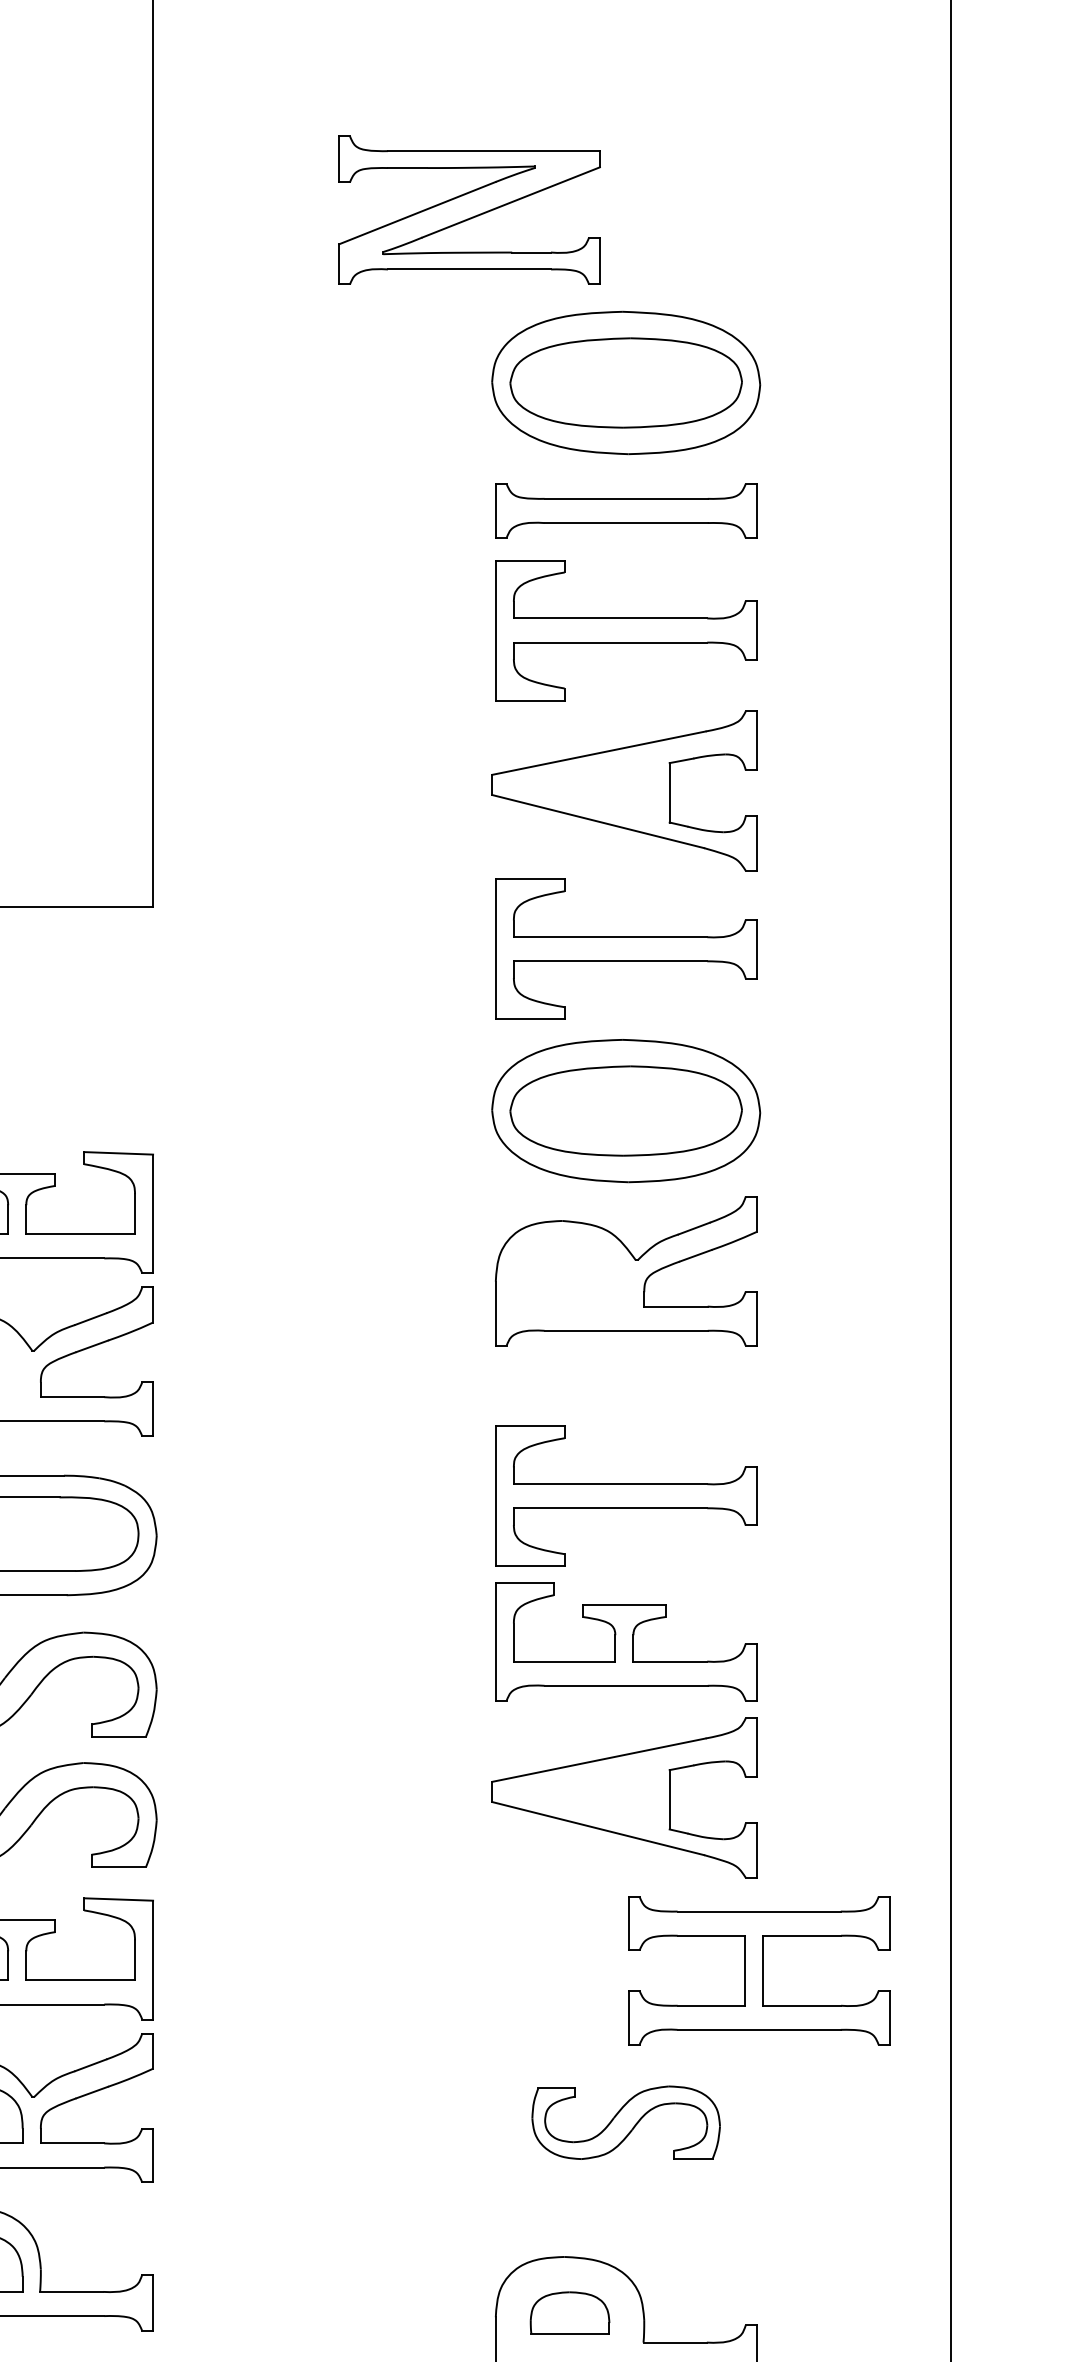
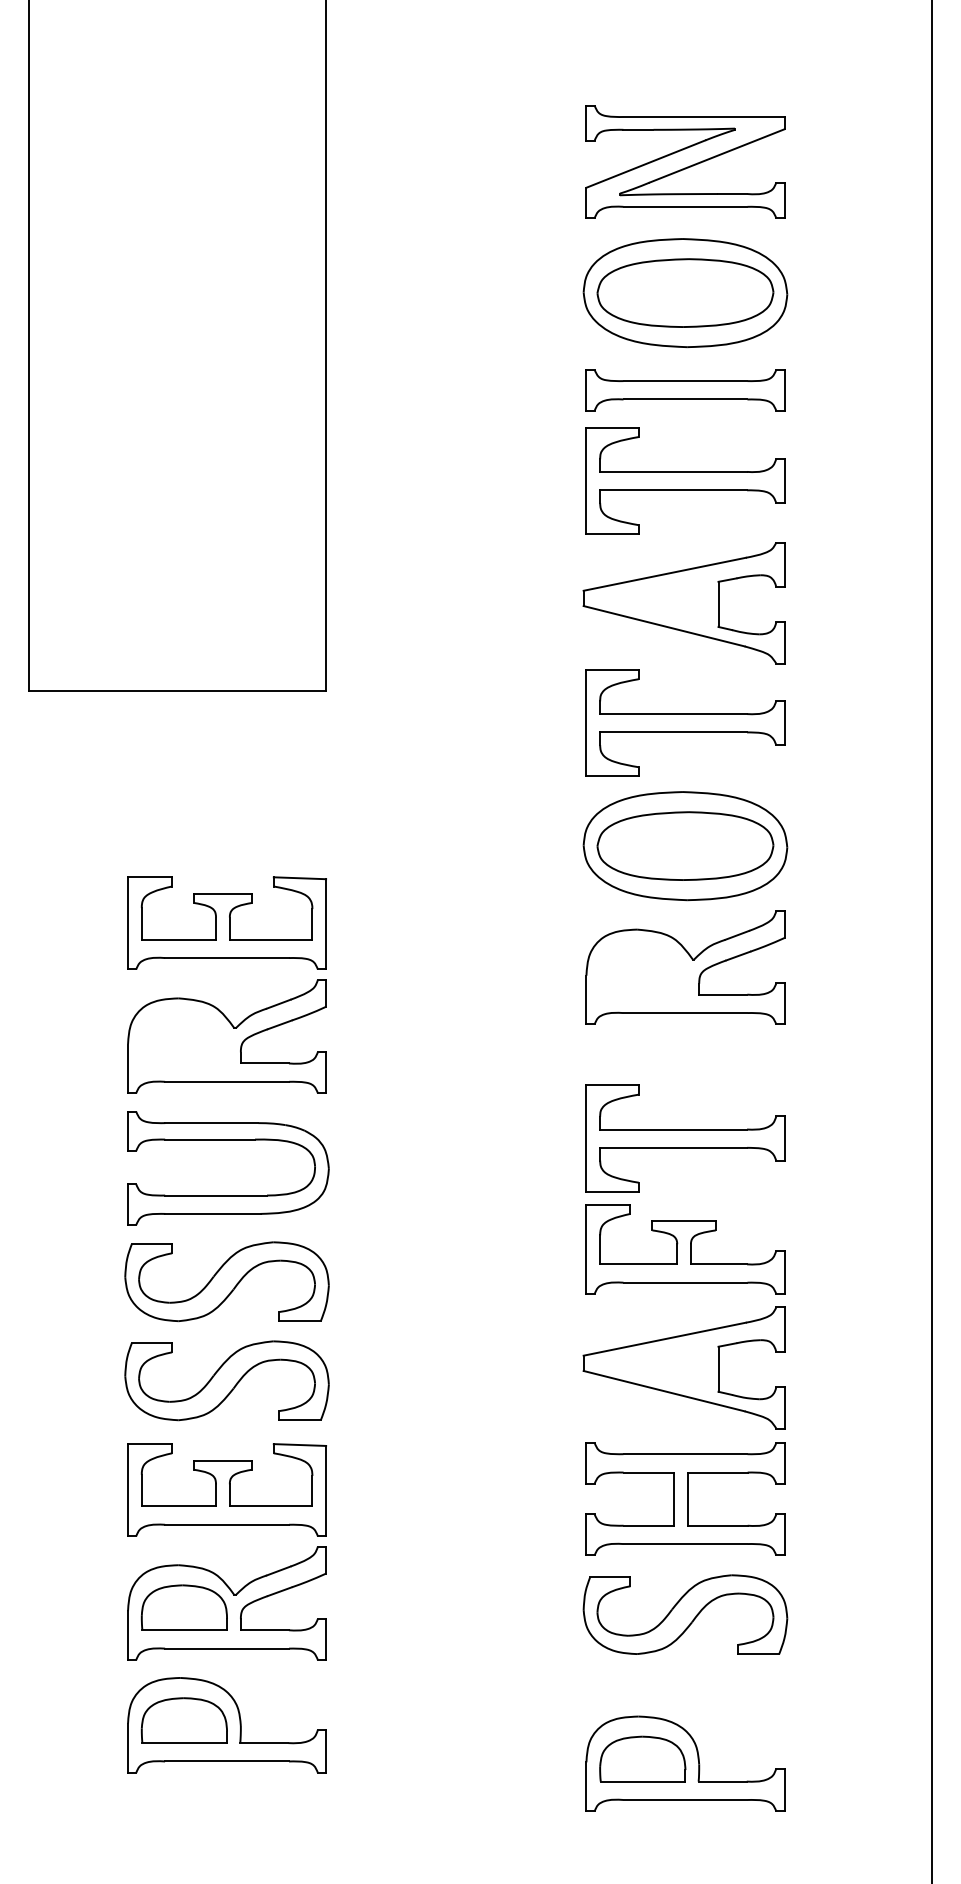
part: (469, 209) -> (685, 161), moved
part: (759, 1969) -> (685, 1498), moved
part: (626, 2122) -> (685, 1614), size x1.43
part: (569, 2312) -> (642, 1758), size x1.43

